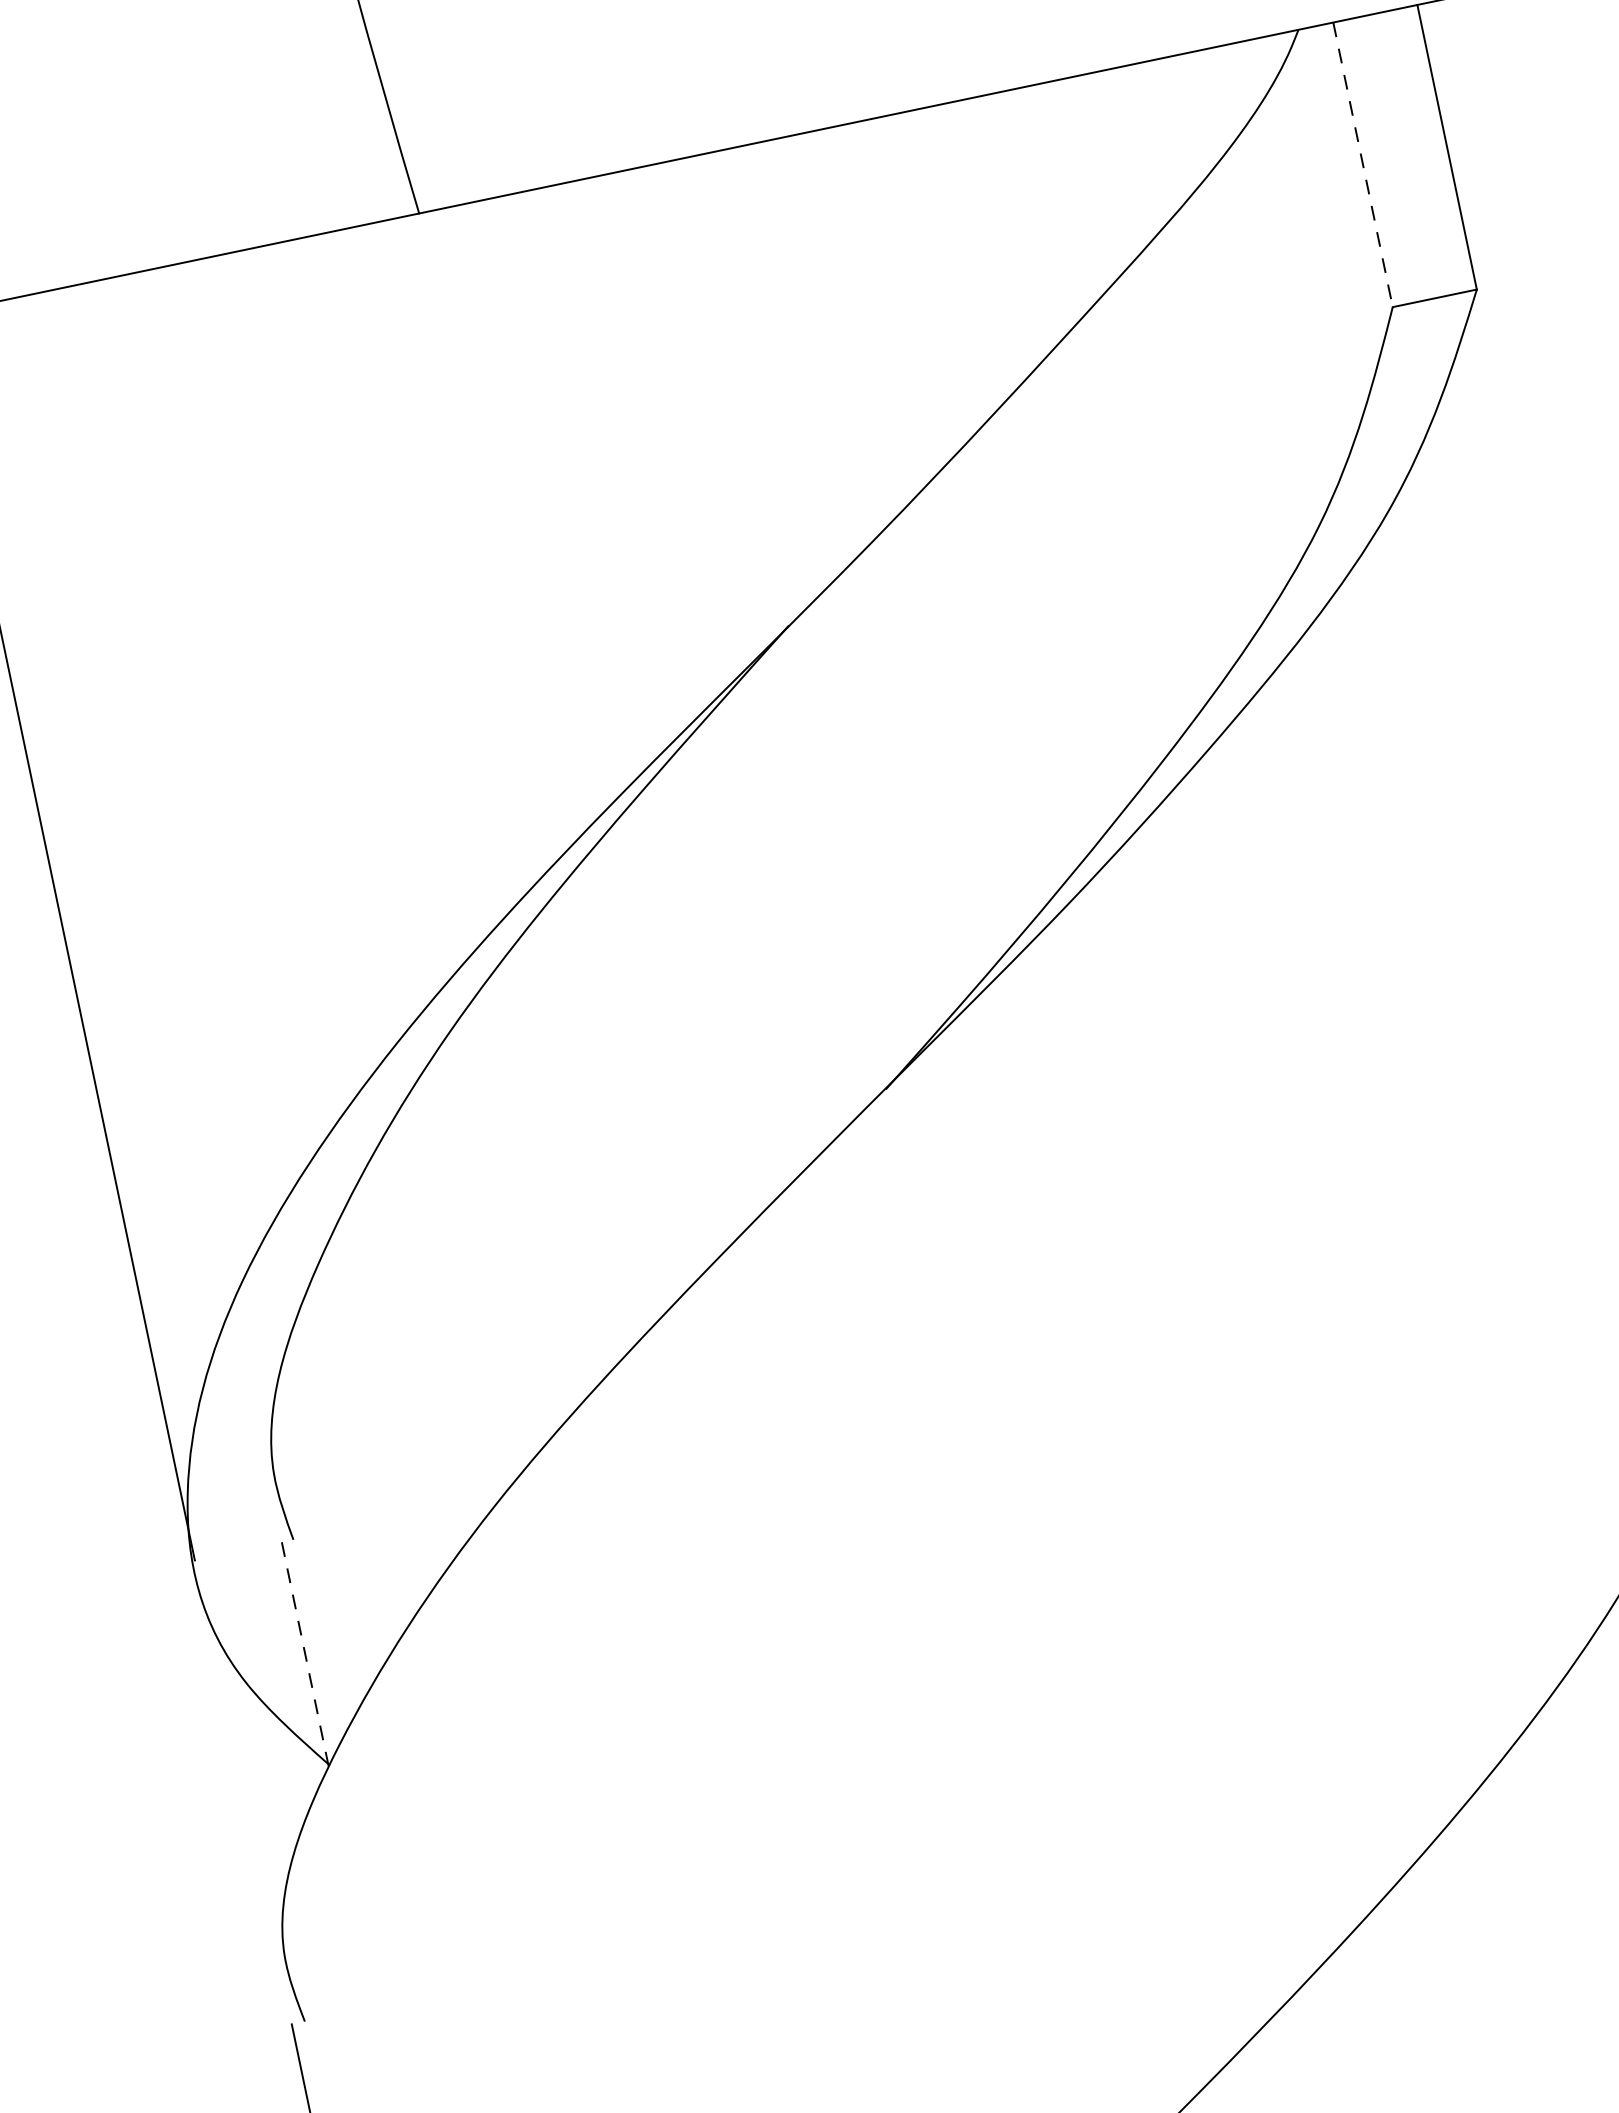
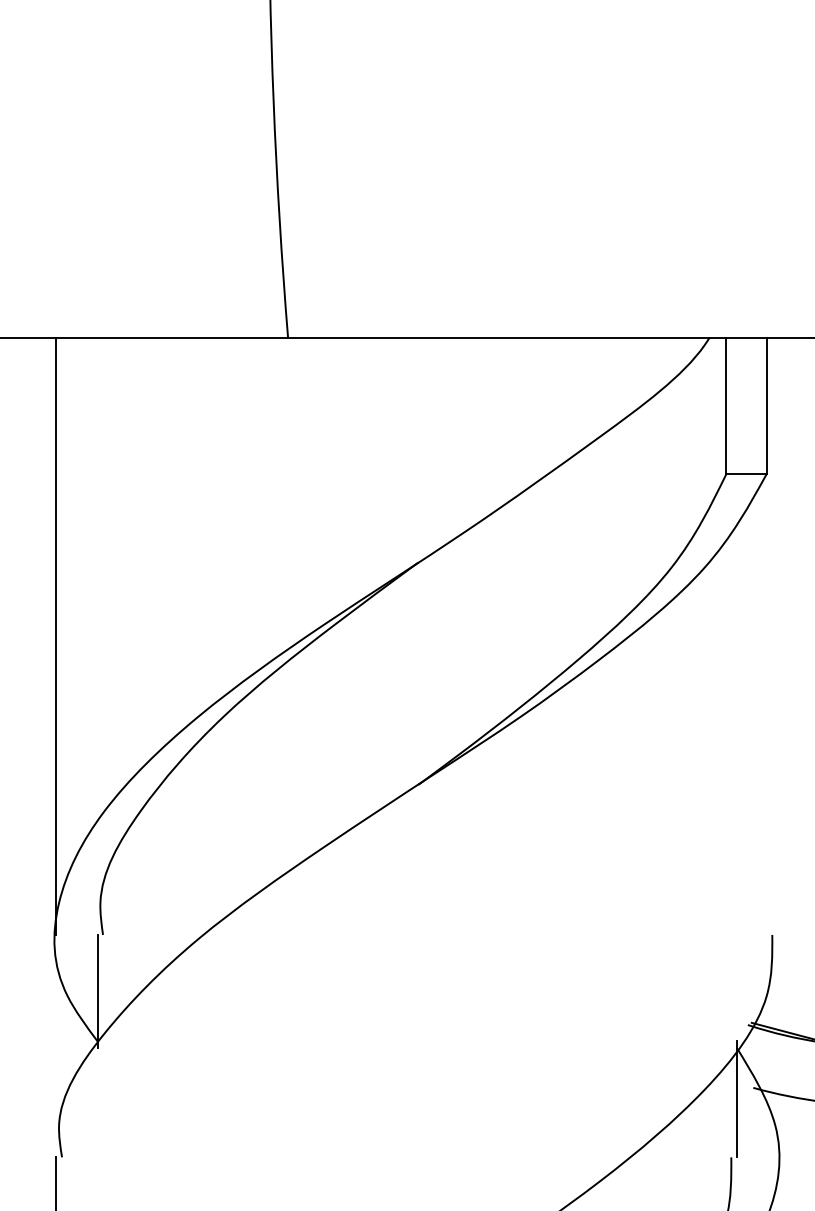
line: (1363, 165) -> (726, 406), dashed -> solid
line: (306, 1660) -> (97, 991), dashed -> solid

